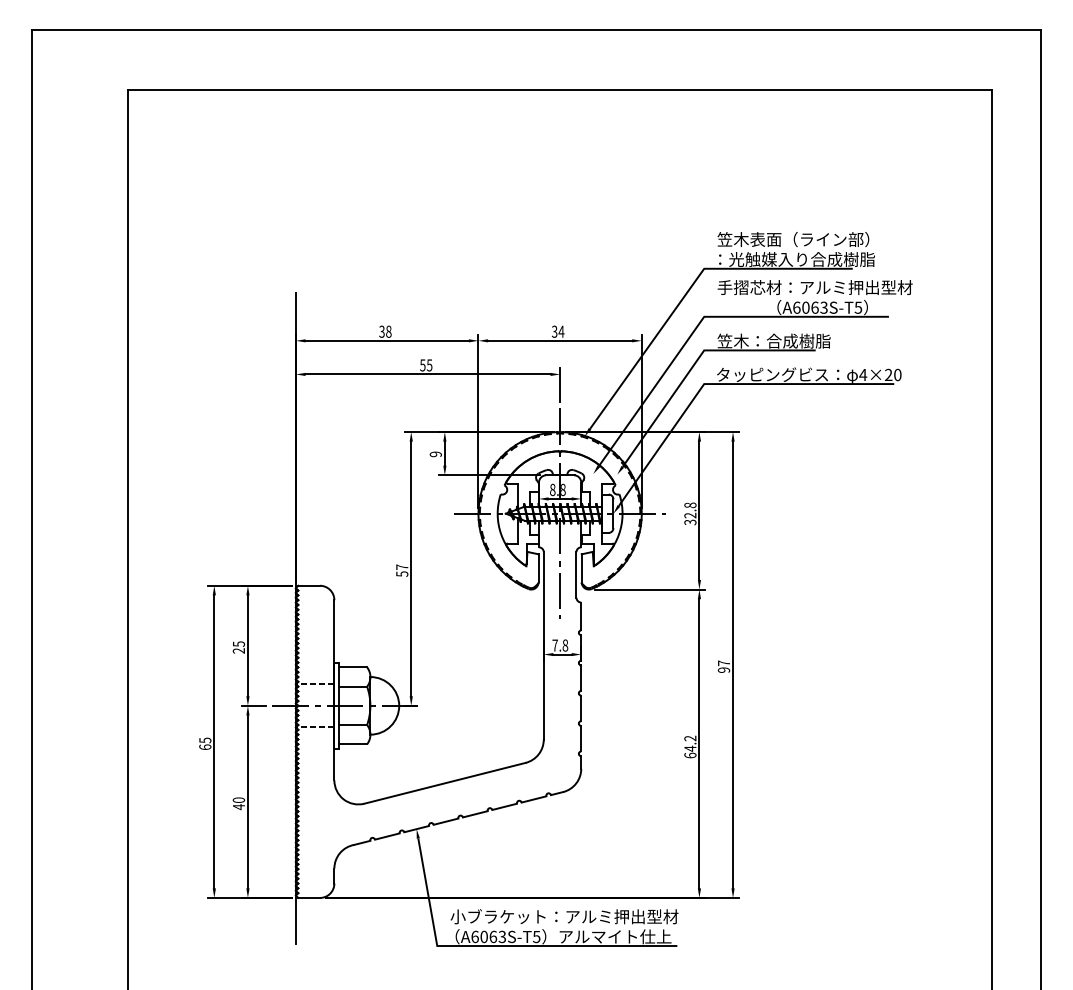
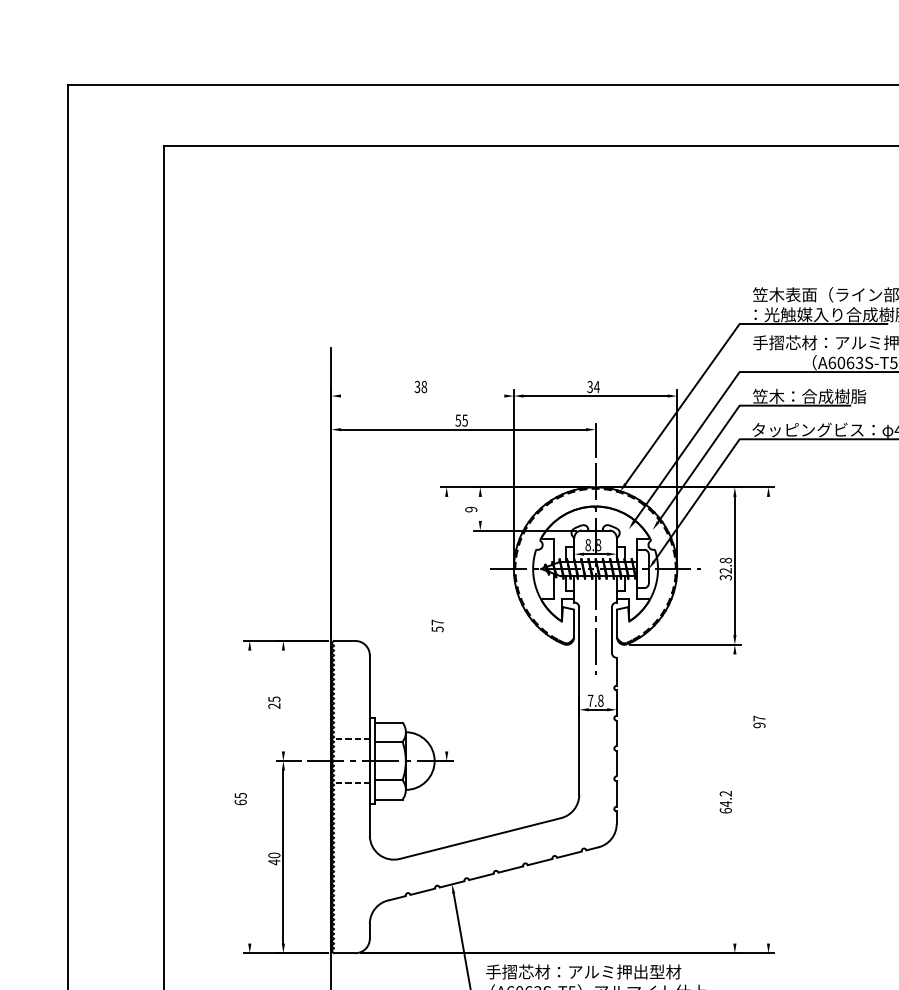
line: (386, 340) -> (421, 395), removed
line: (444, 453) -> (479, 508), removed
line: (411, 568) -> (446, 623), removed
line: (247, 645) -> (282, 700), removed
line: (733, 664) -> (768, 719), removed
line: (214, 741) -> (249, 796), removed
line: (699, 743) -> (734, 798), removed
text: (564, 916) -> (599, 971), 小ブラケット：アルミ押出型材 -> 手摺芯材：アルミ押出型材

